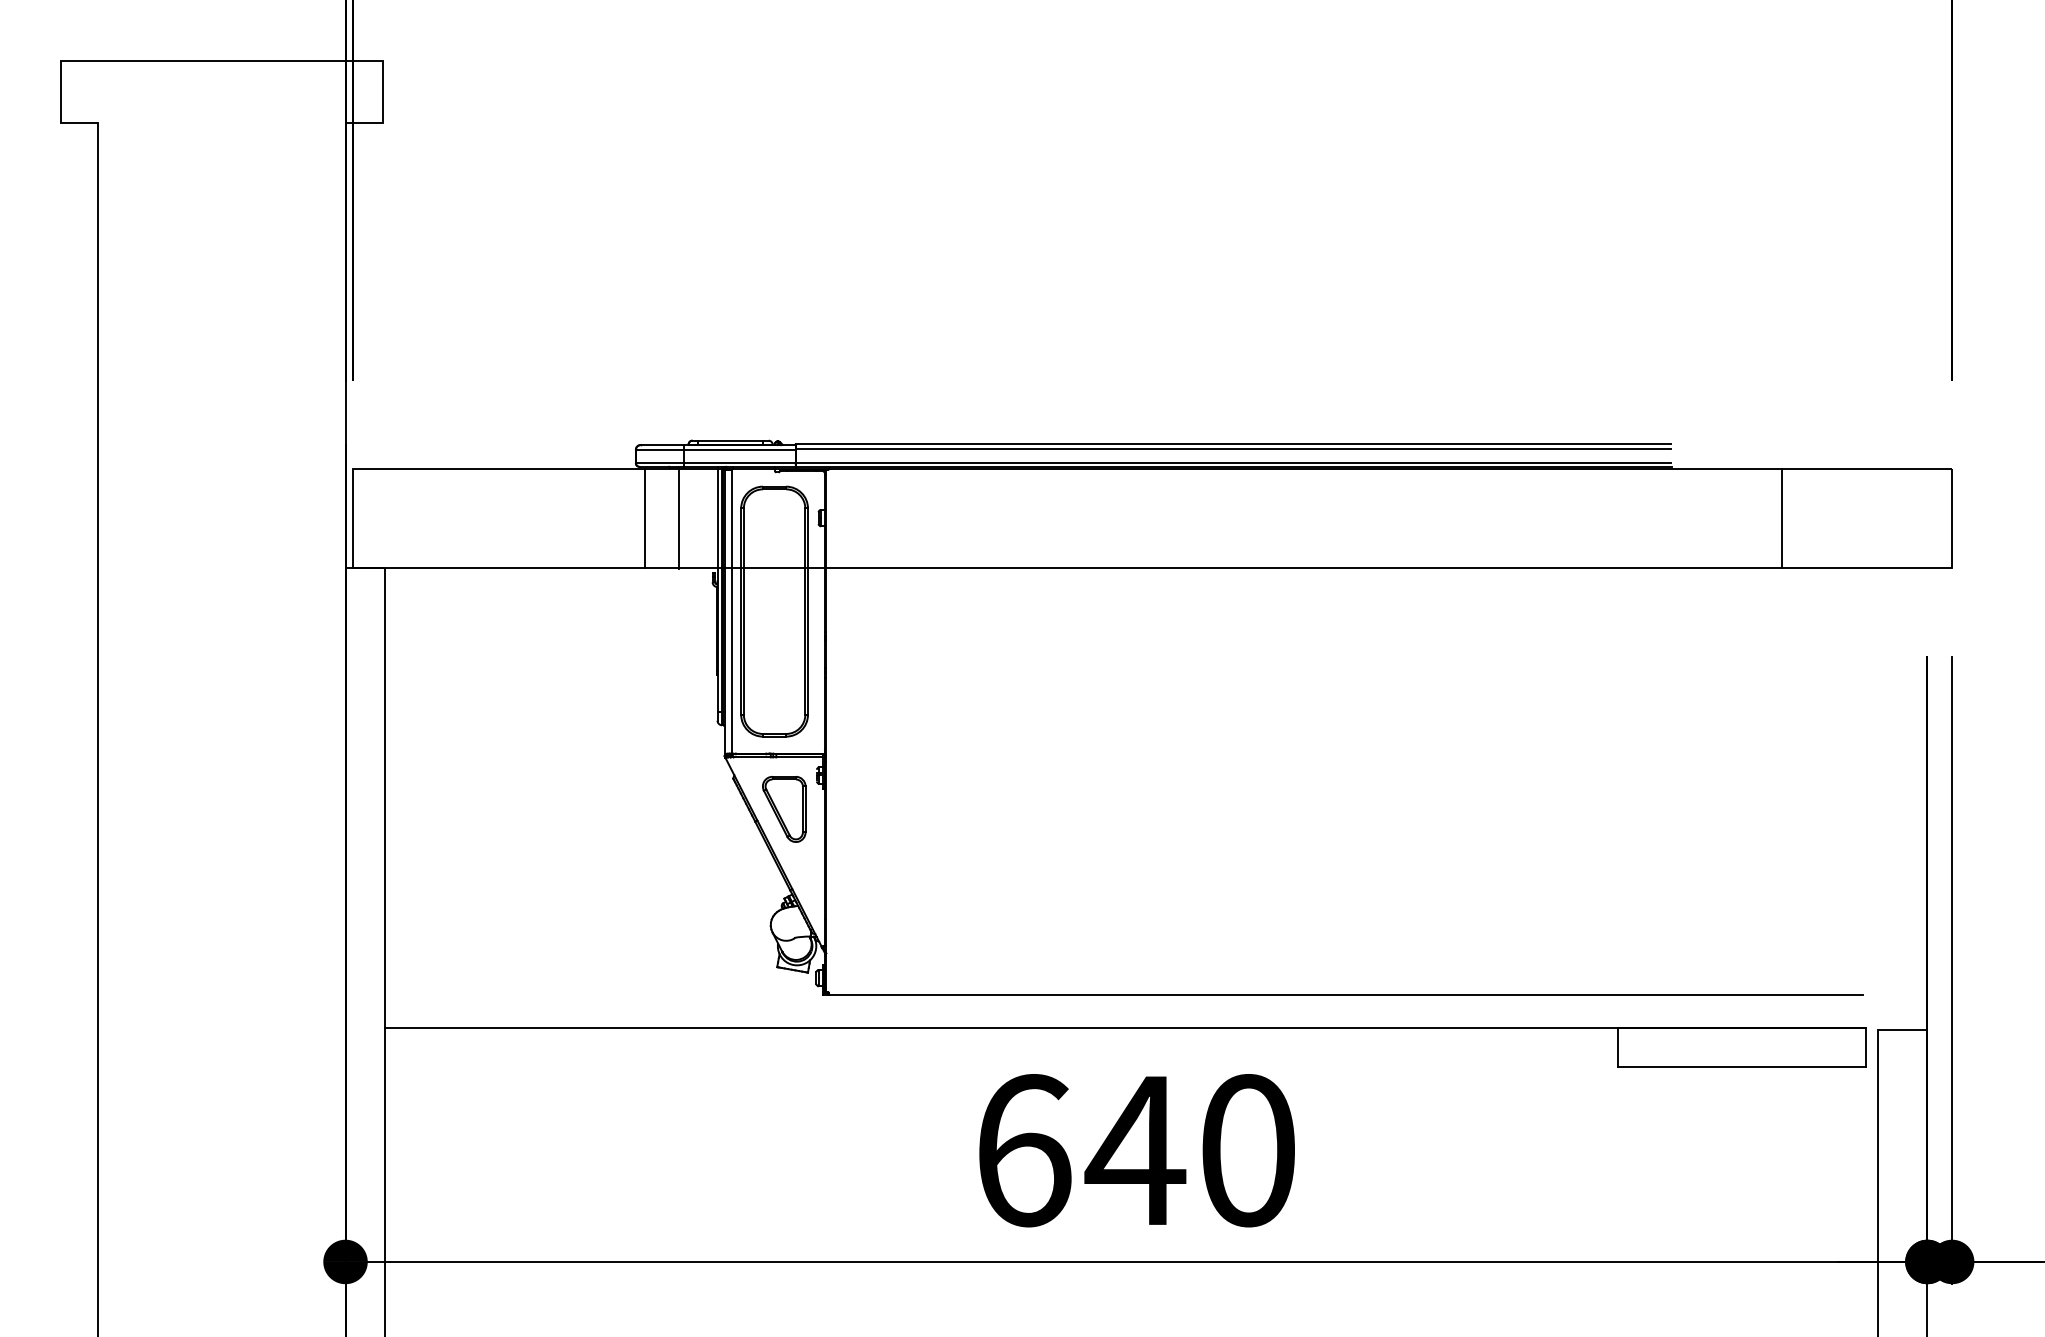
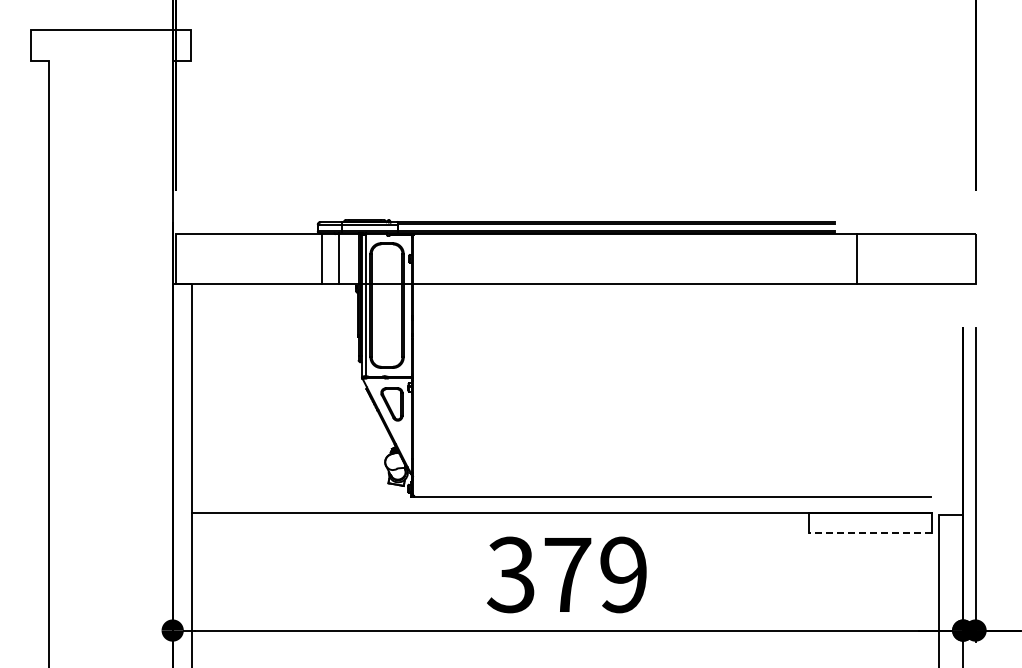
line: (1781, 517) -> (857, 258), moved
line: (1741, 1067) -> (870, 533), solid -> dashed
text: (1135, 1149) -> (567, 574), 640 -> 379

